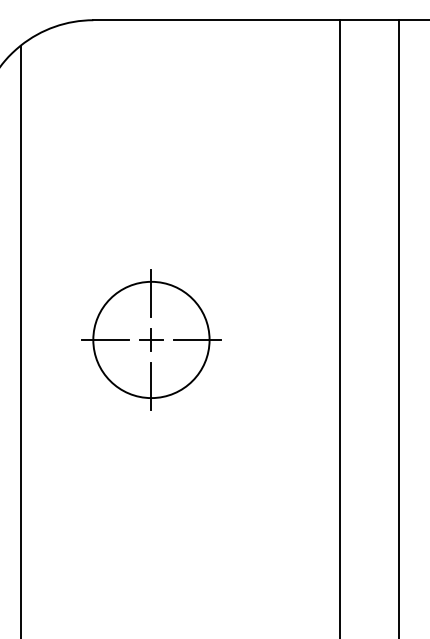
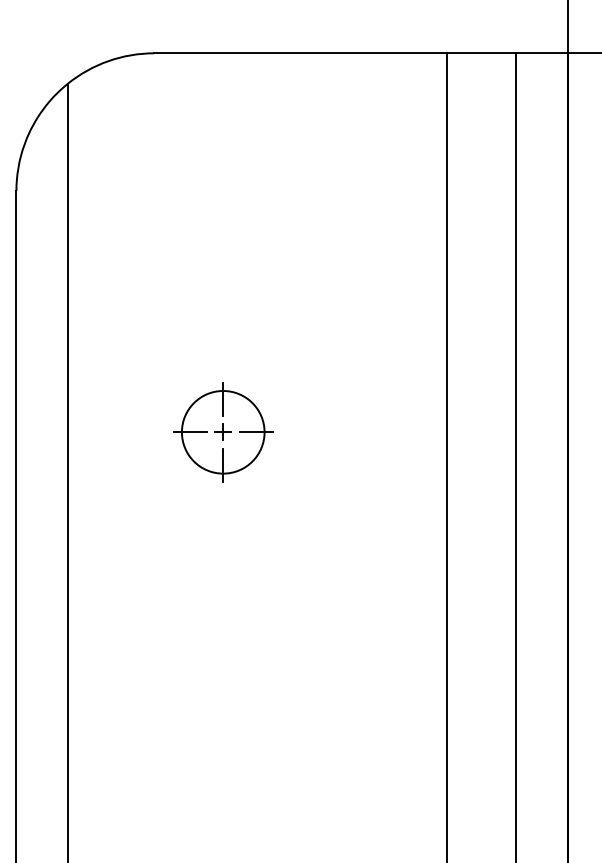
part: (151, 340) -> (223, 432), size x0.6

